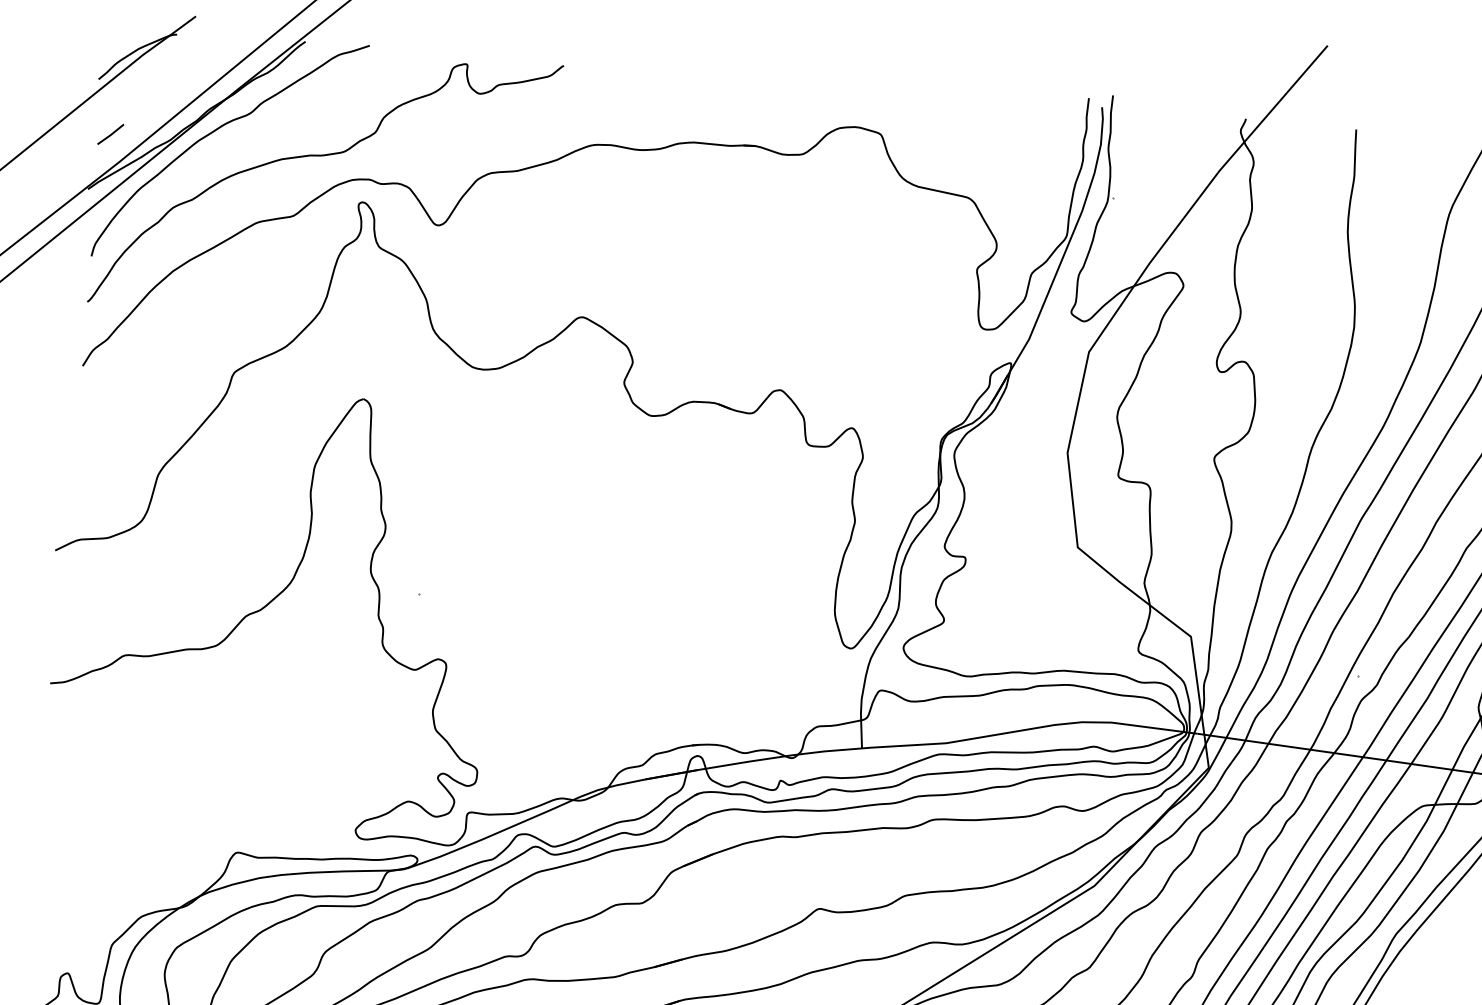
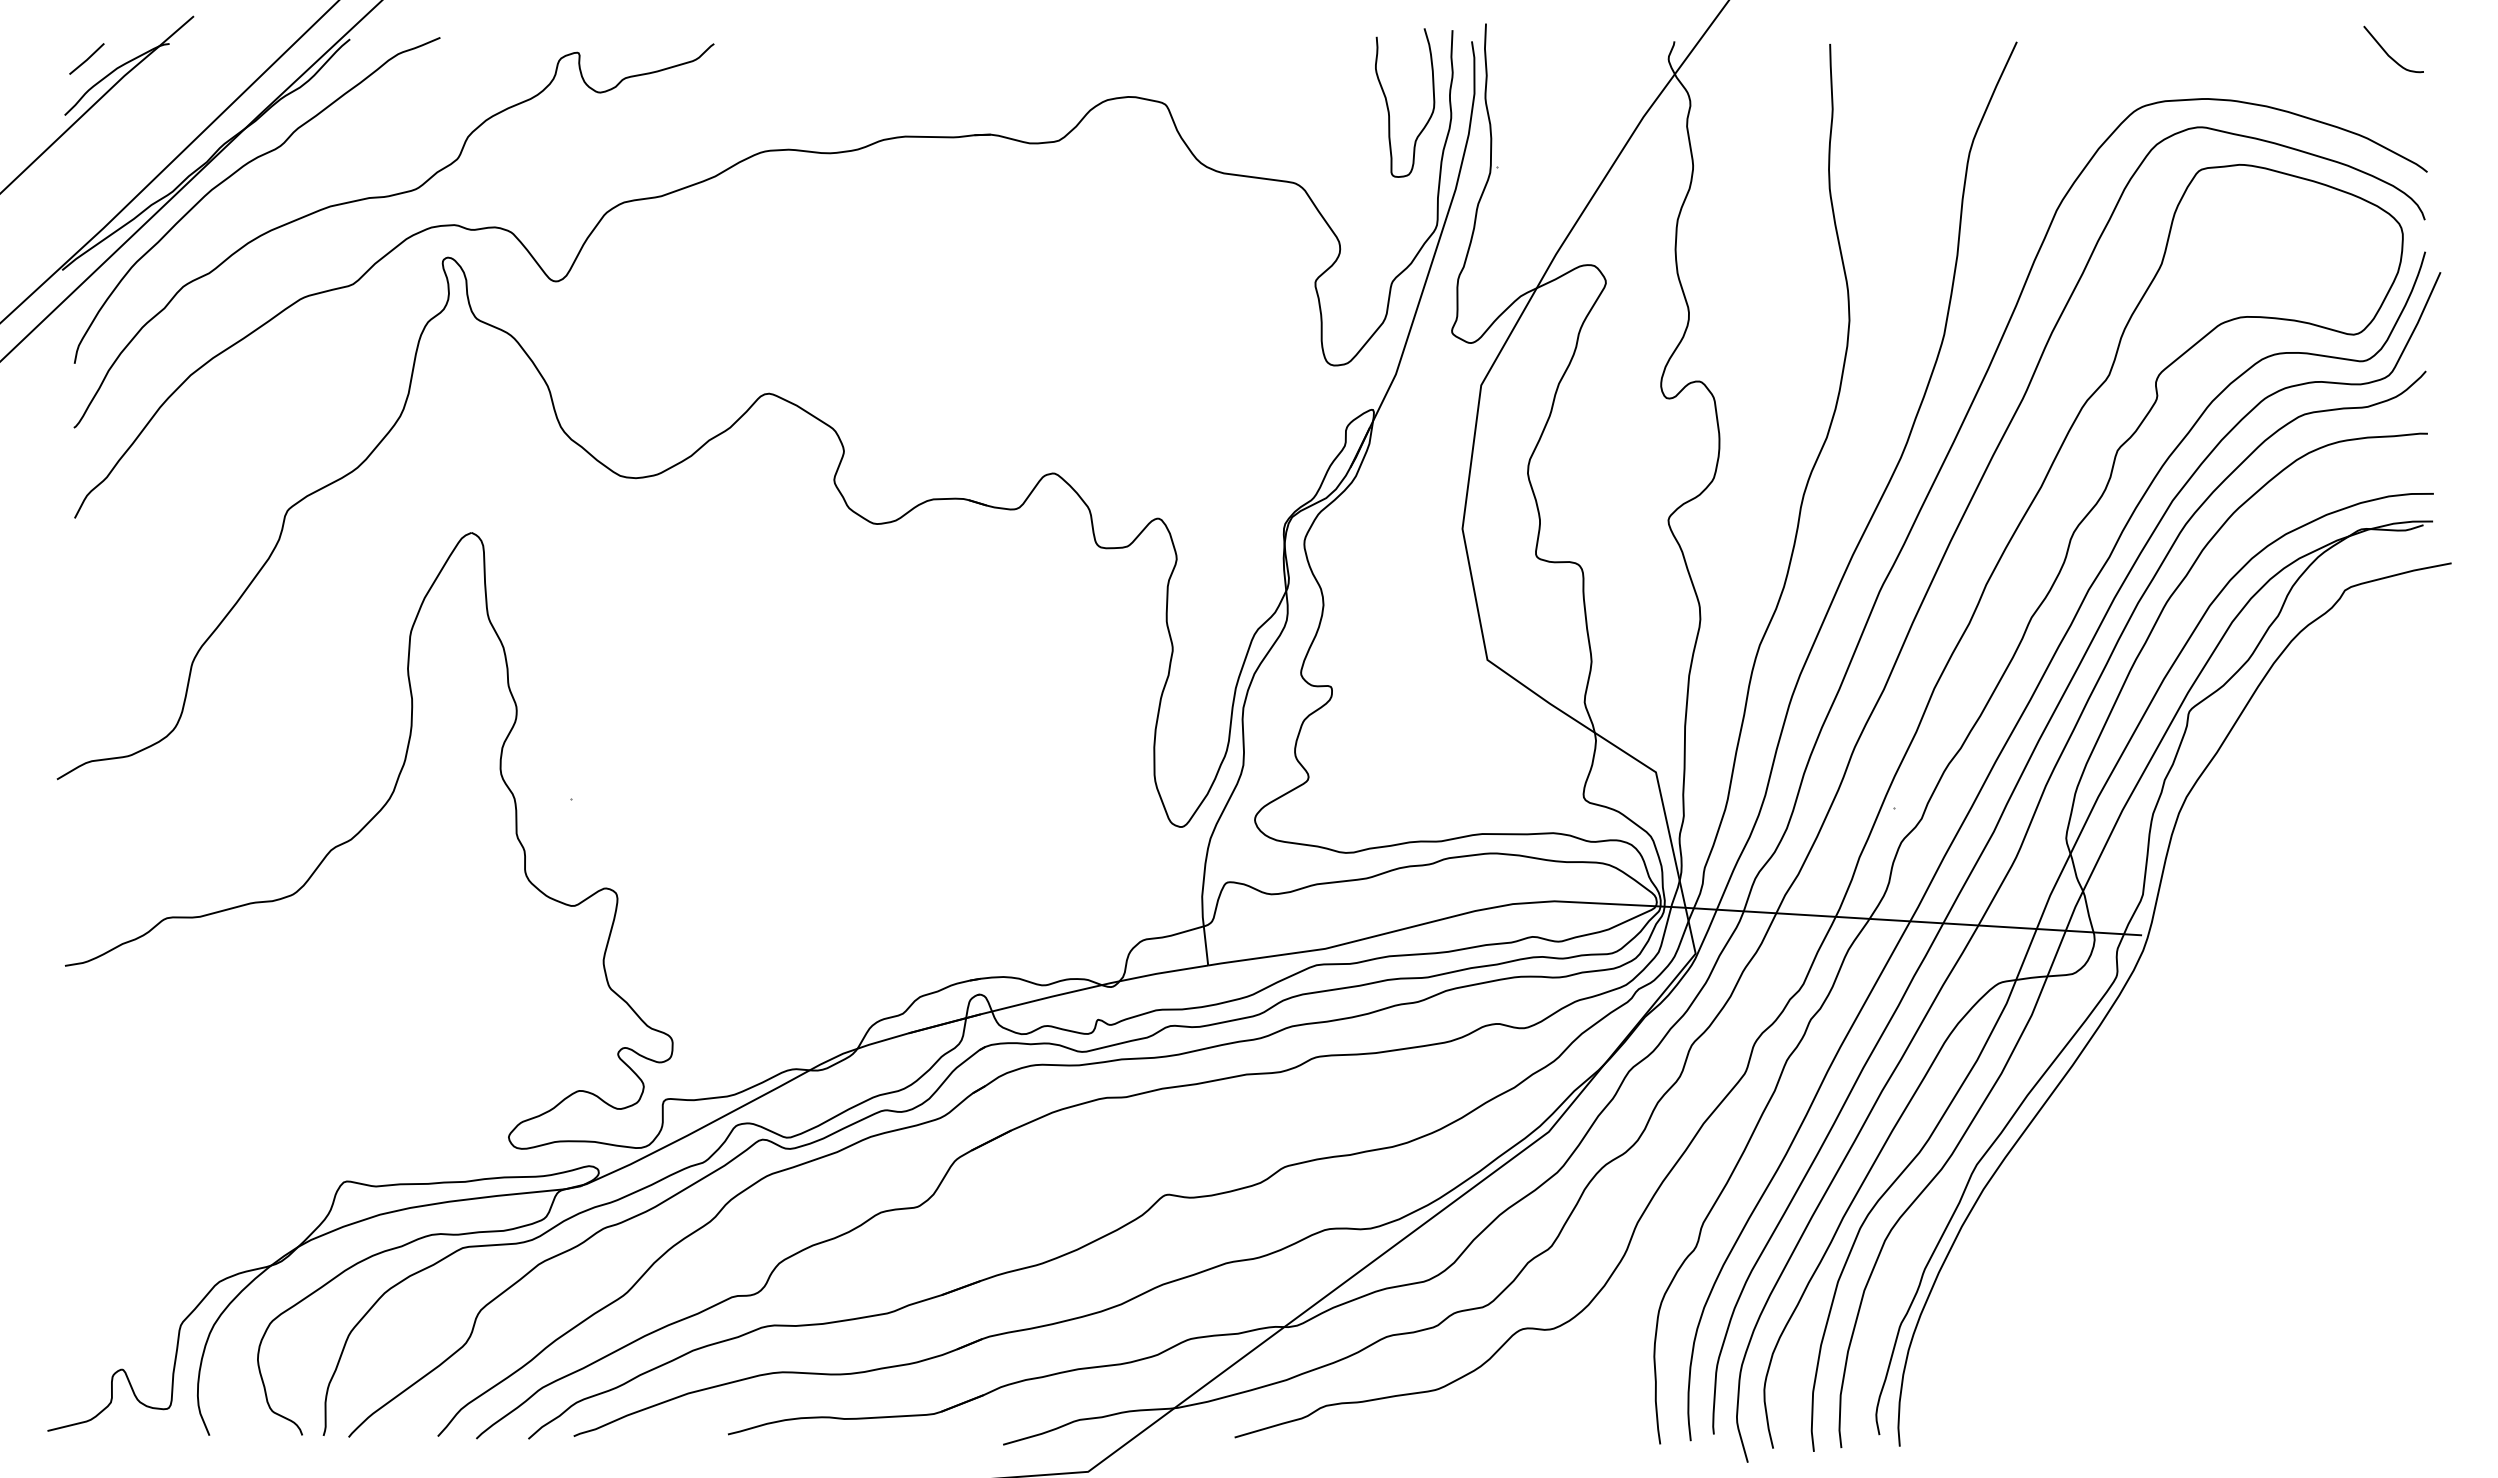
line: (111, 134) -> (87, 58), moved
curve: (1039, 148) -> (1388, 105), added

